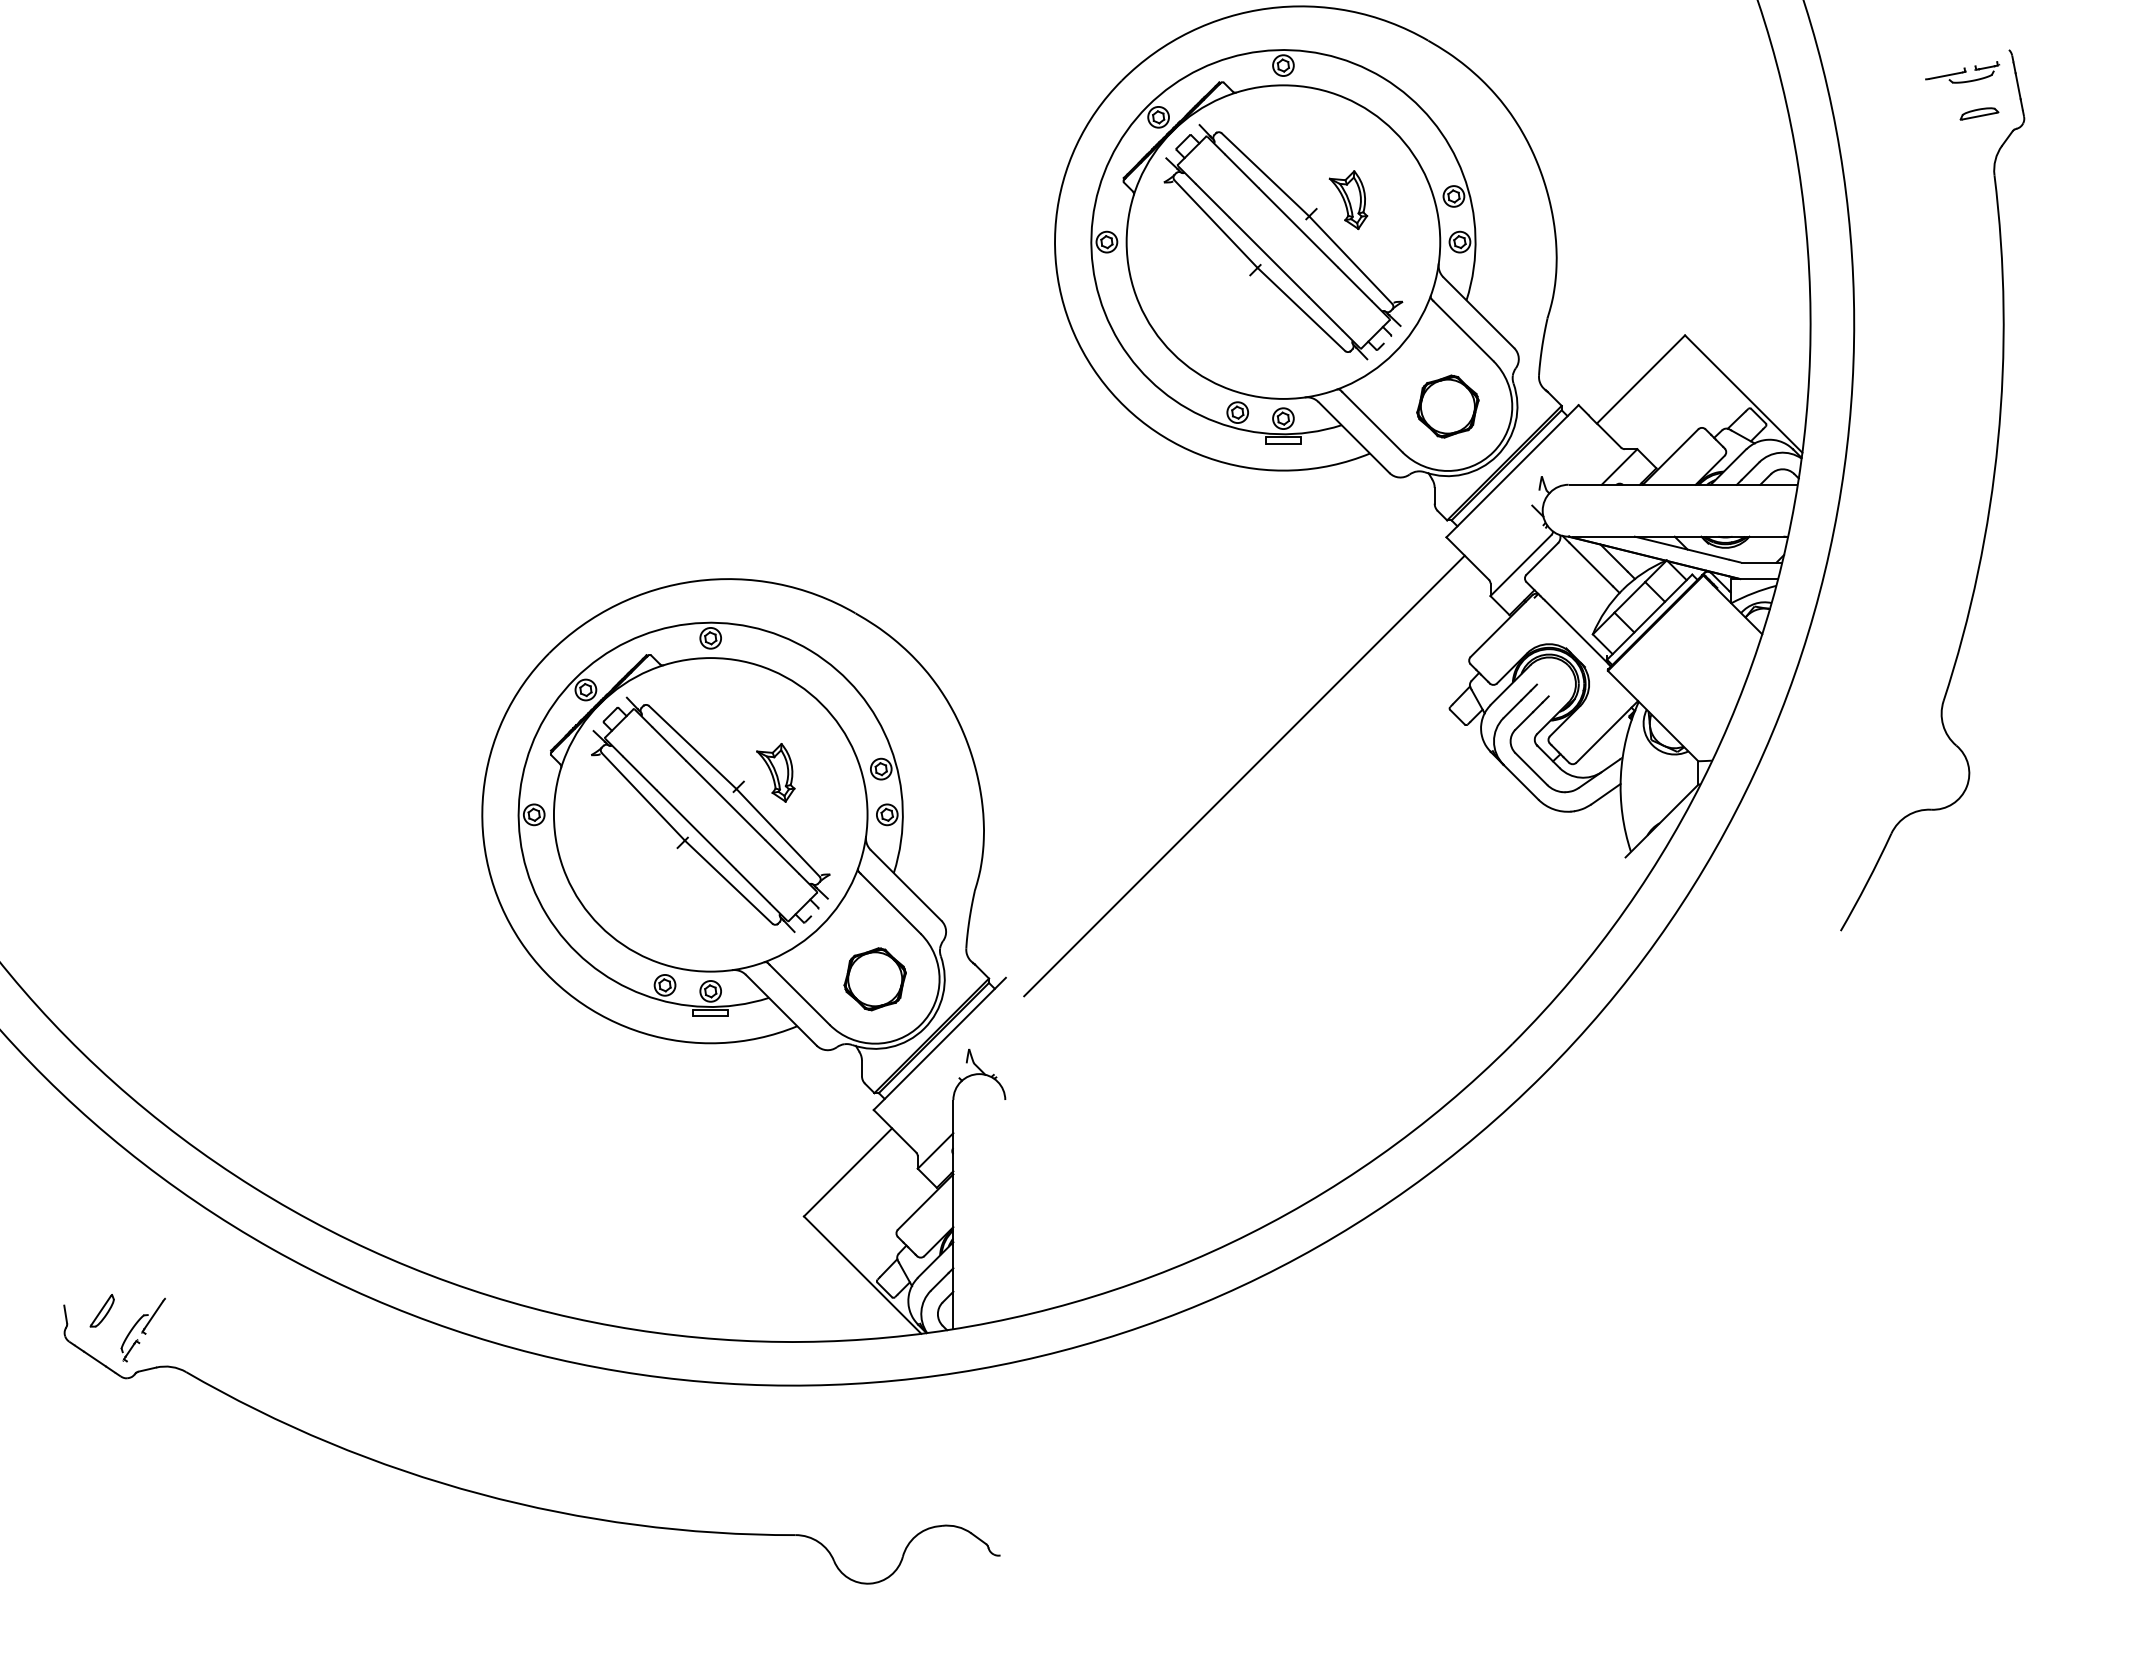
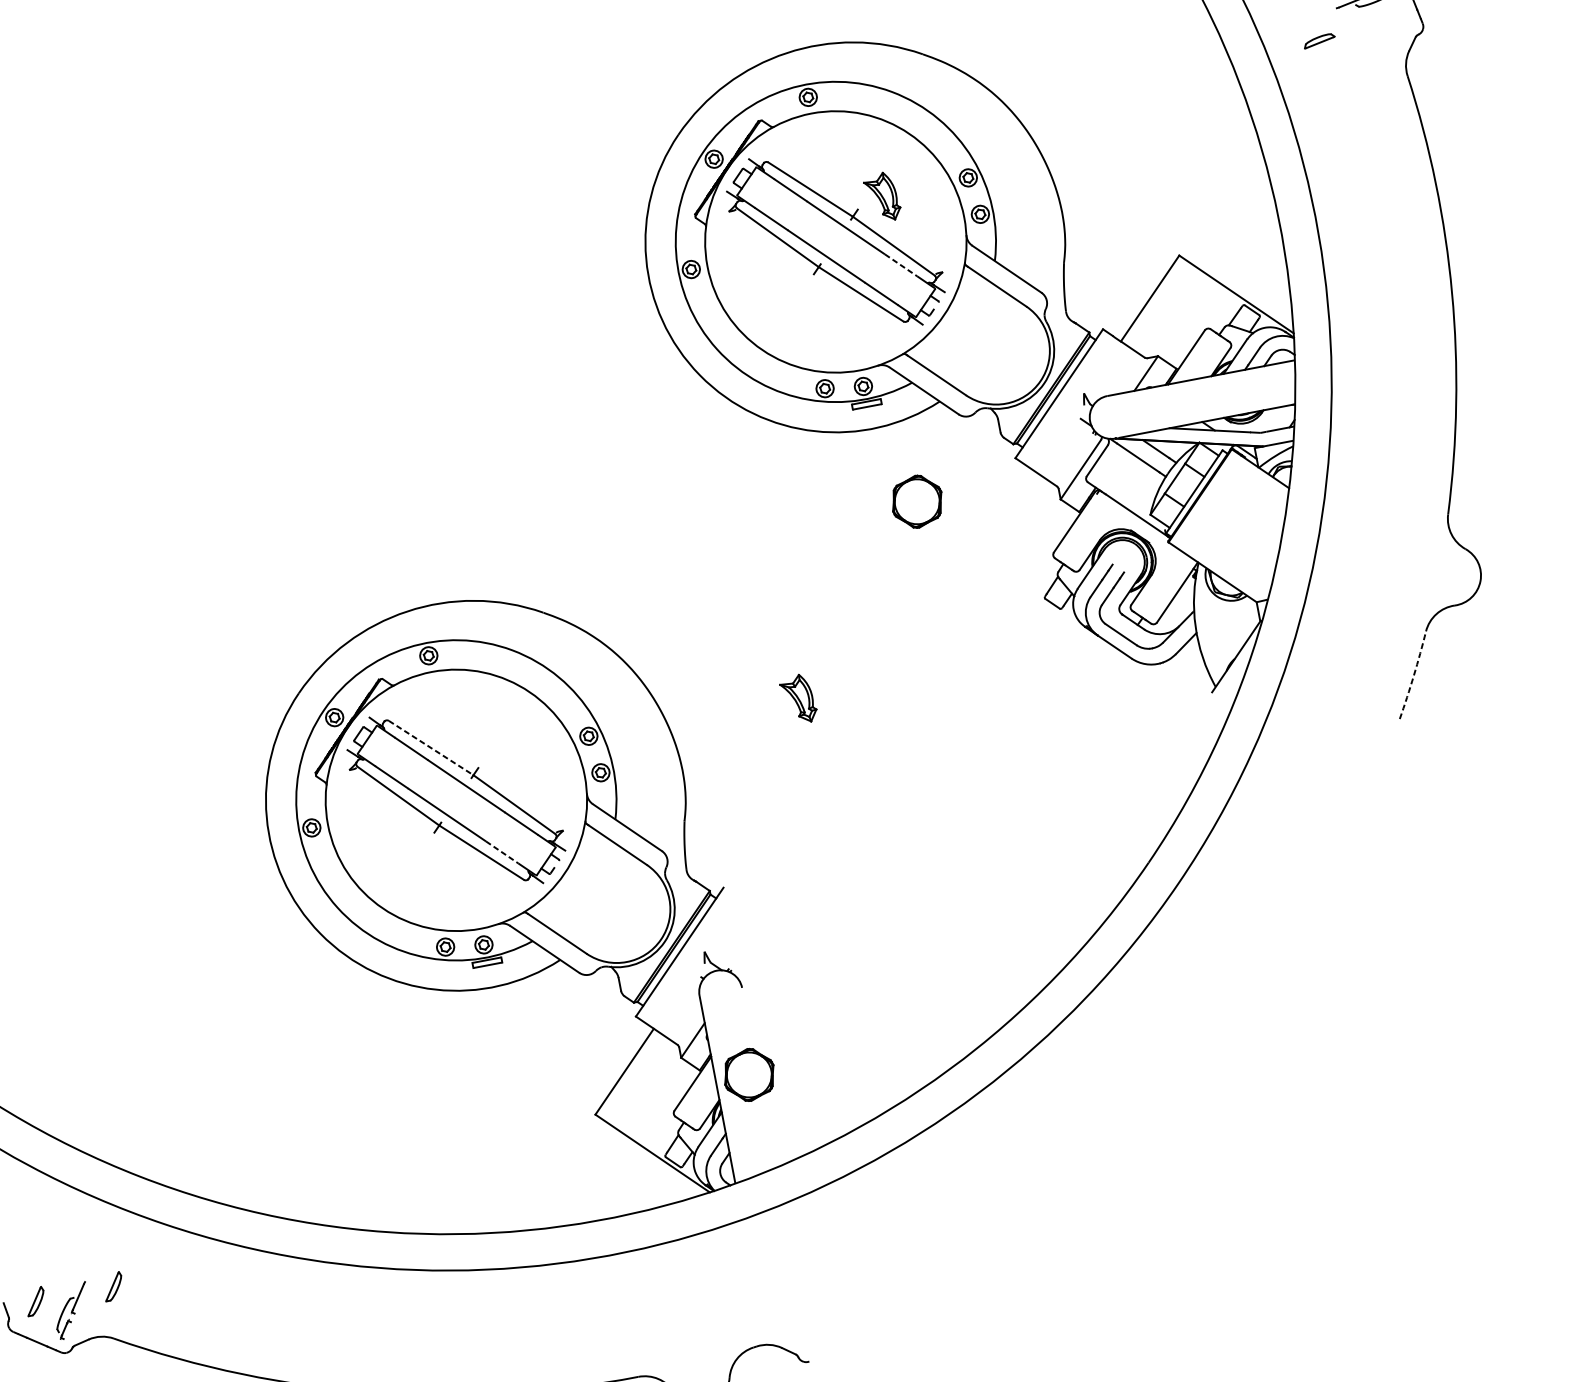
part: (1979, 113) -> (1319, 40), moved
line: (1355, 284) -> (901, 265), solid -> dashed
part: (1447, 406) -> (916, 501), moved
line: (693, 747) -> (431, 747), solid -> dashed
part: (775, 772) -> (798, 699), moved
line: (1244, 775) -> (887, 684), removed
arc: (1867, 883) -> (1414, 675), solid -> dashed
line: (753, 886) -> (502, 852), solid -> dashed
part: (874, 979) -> (748, 1075), moved
part: (196, 1310) -> (112, 1286), added

